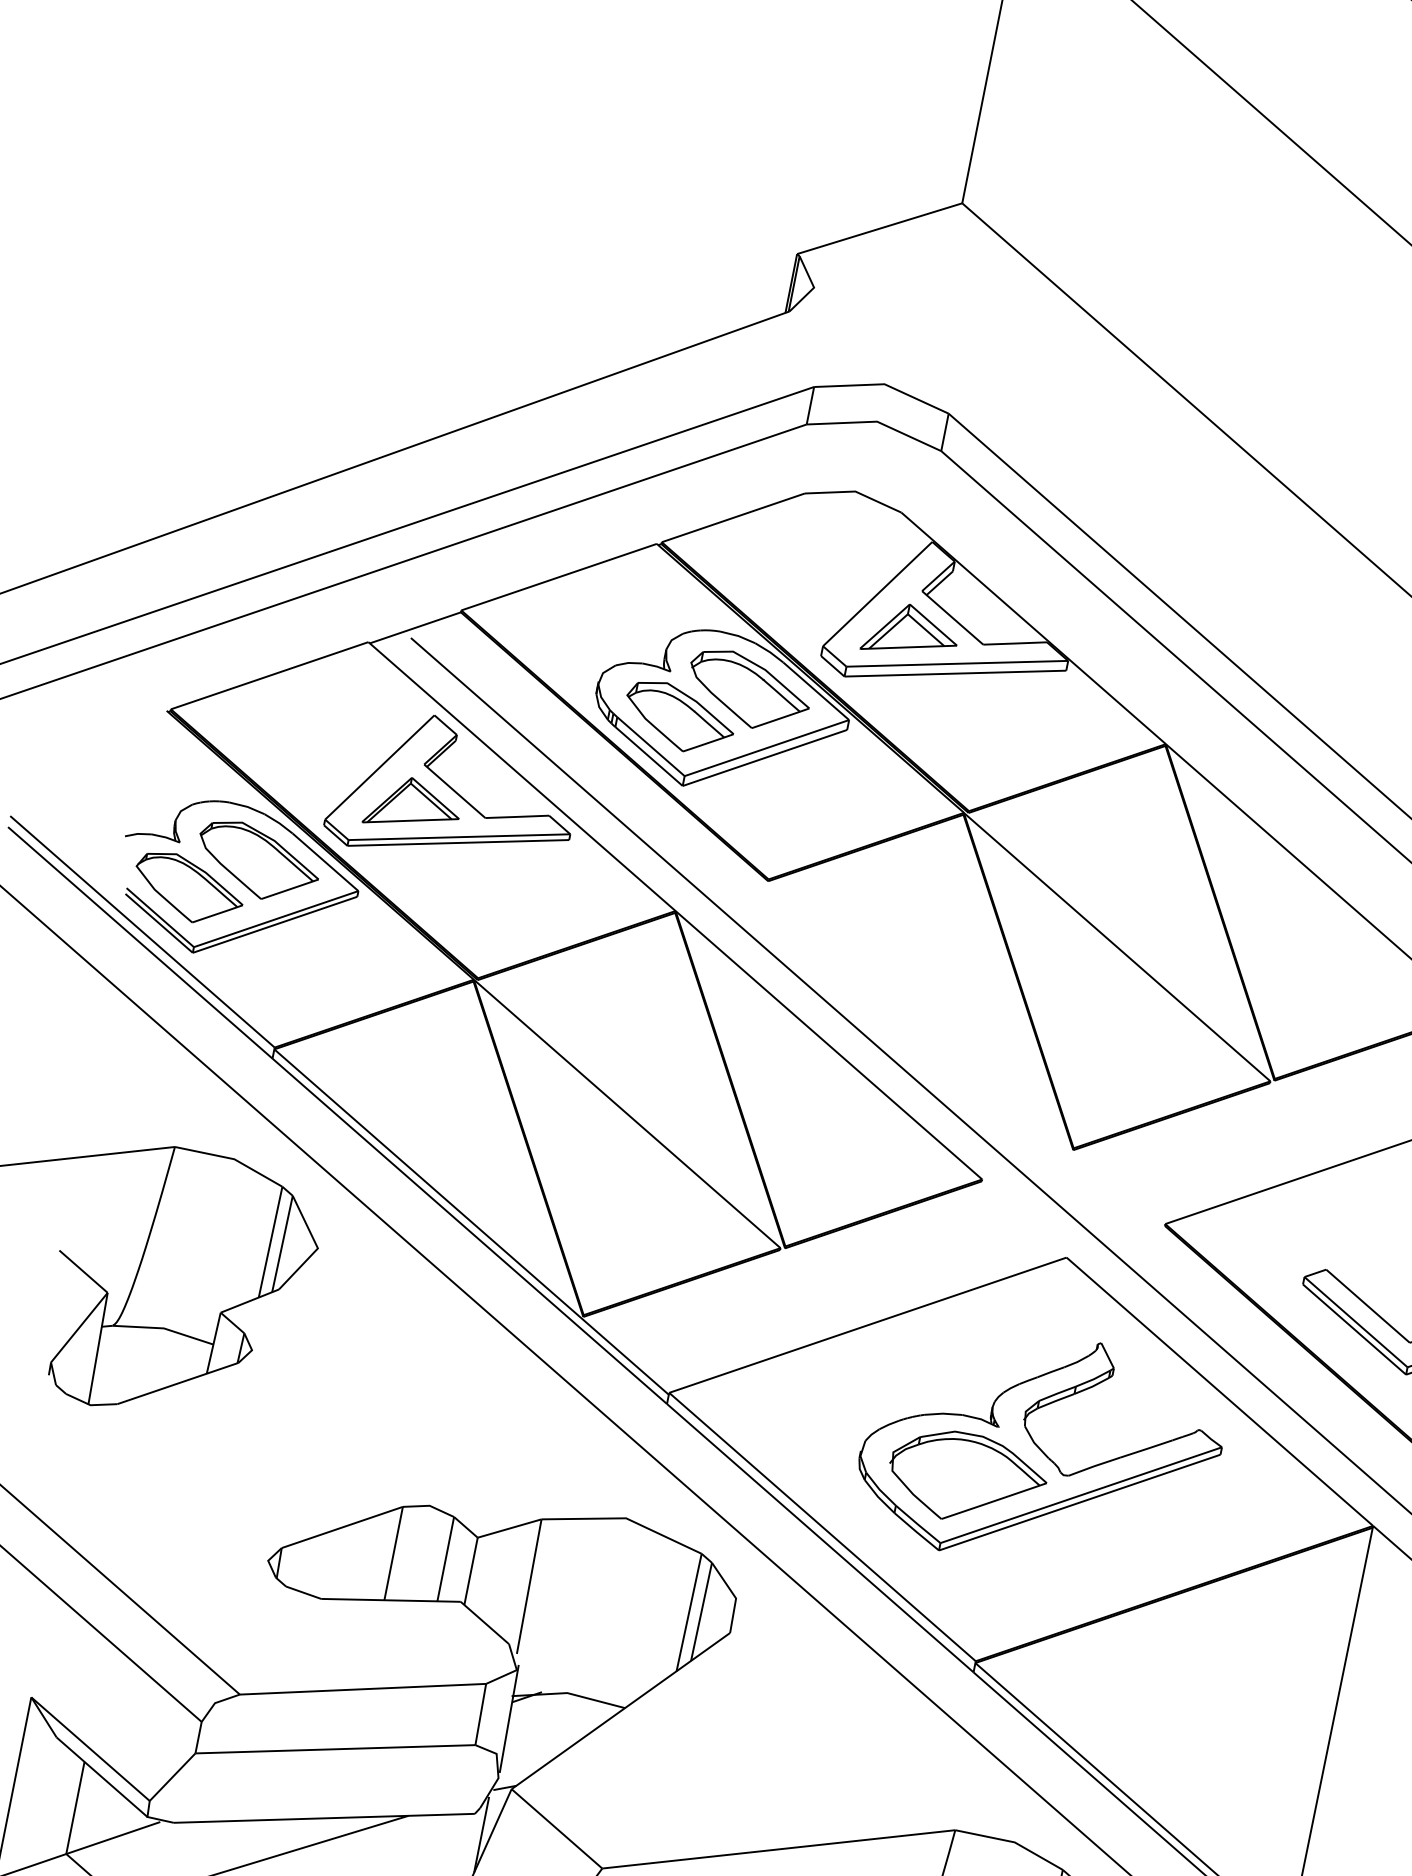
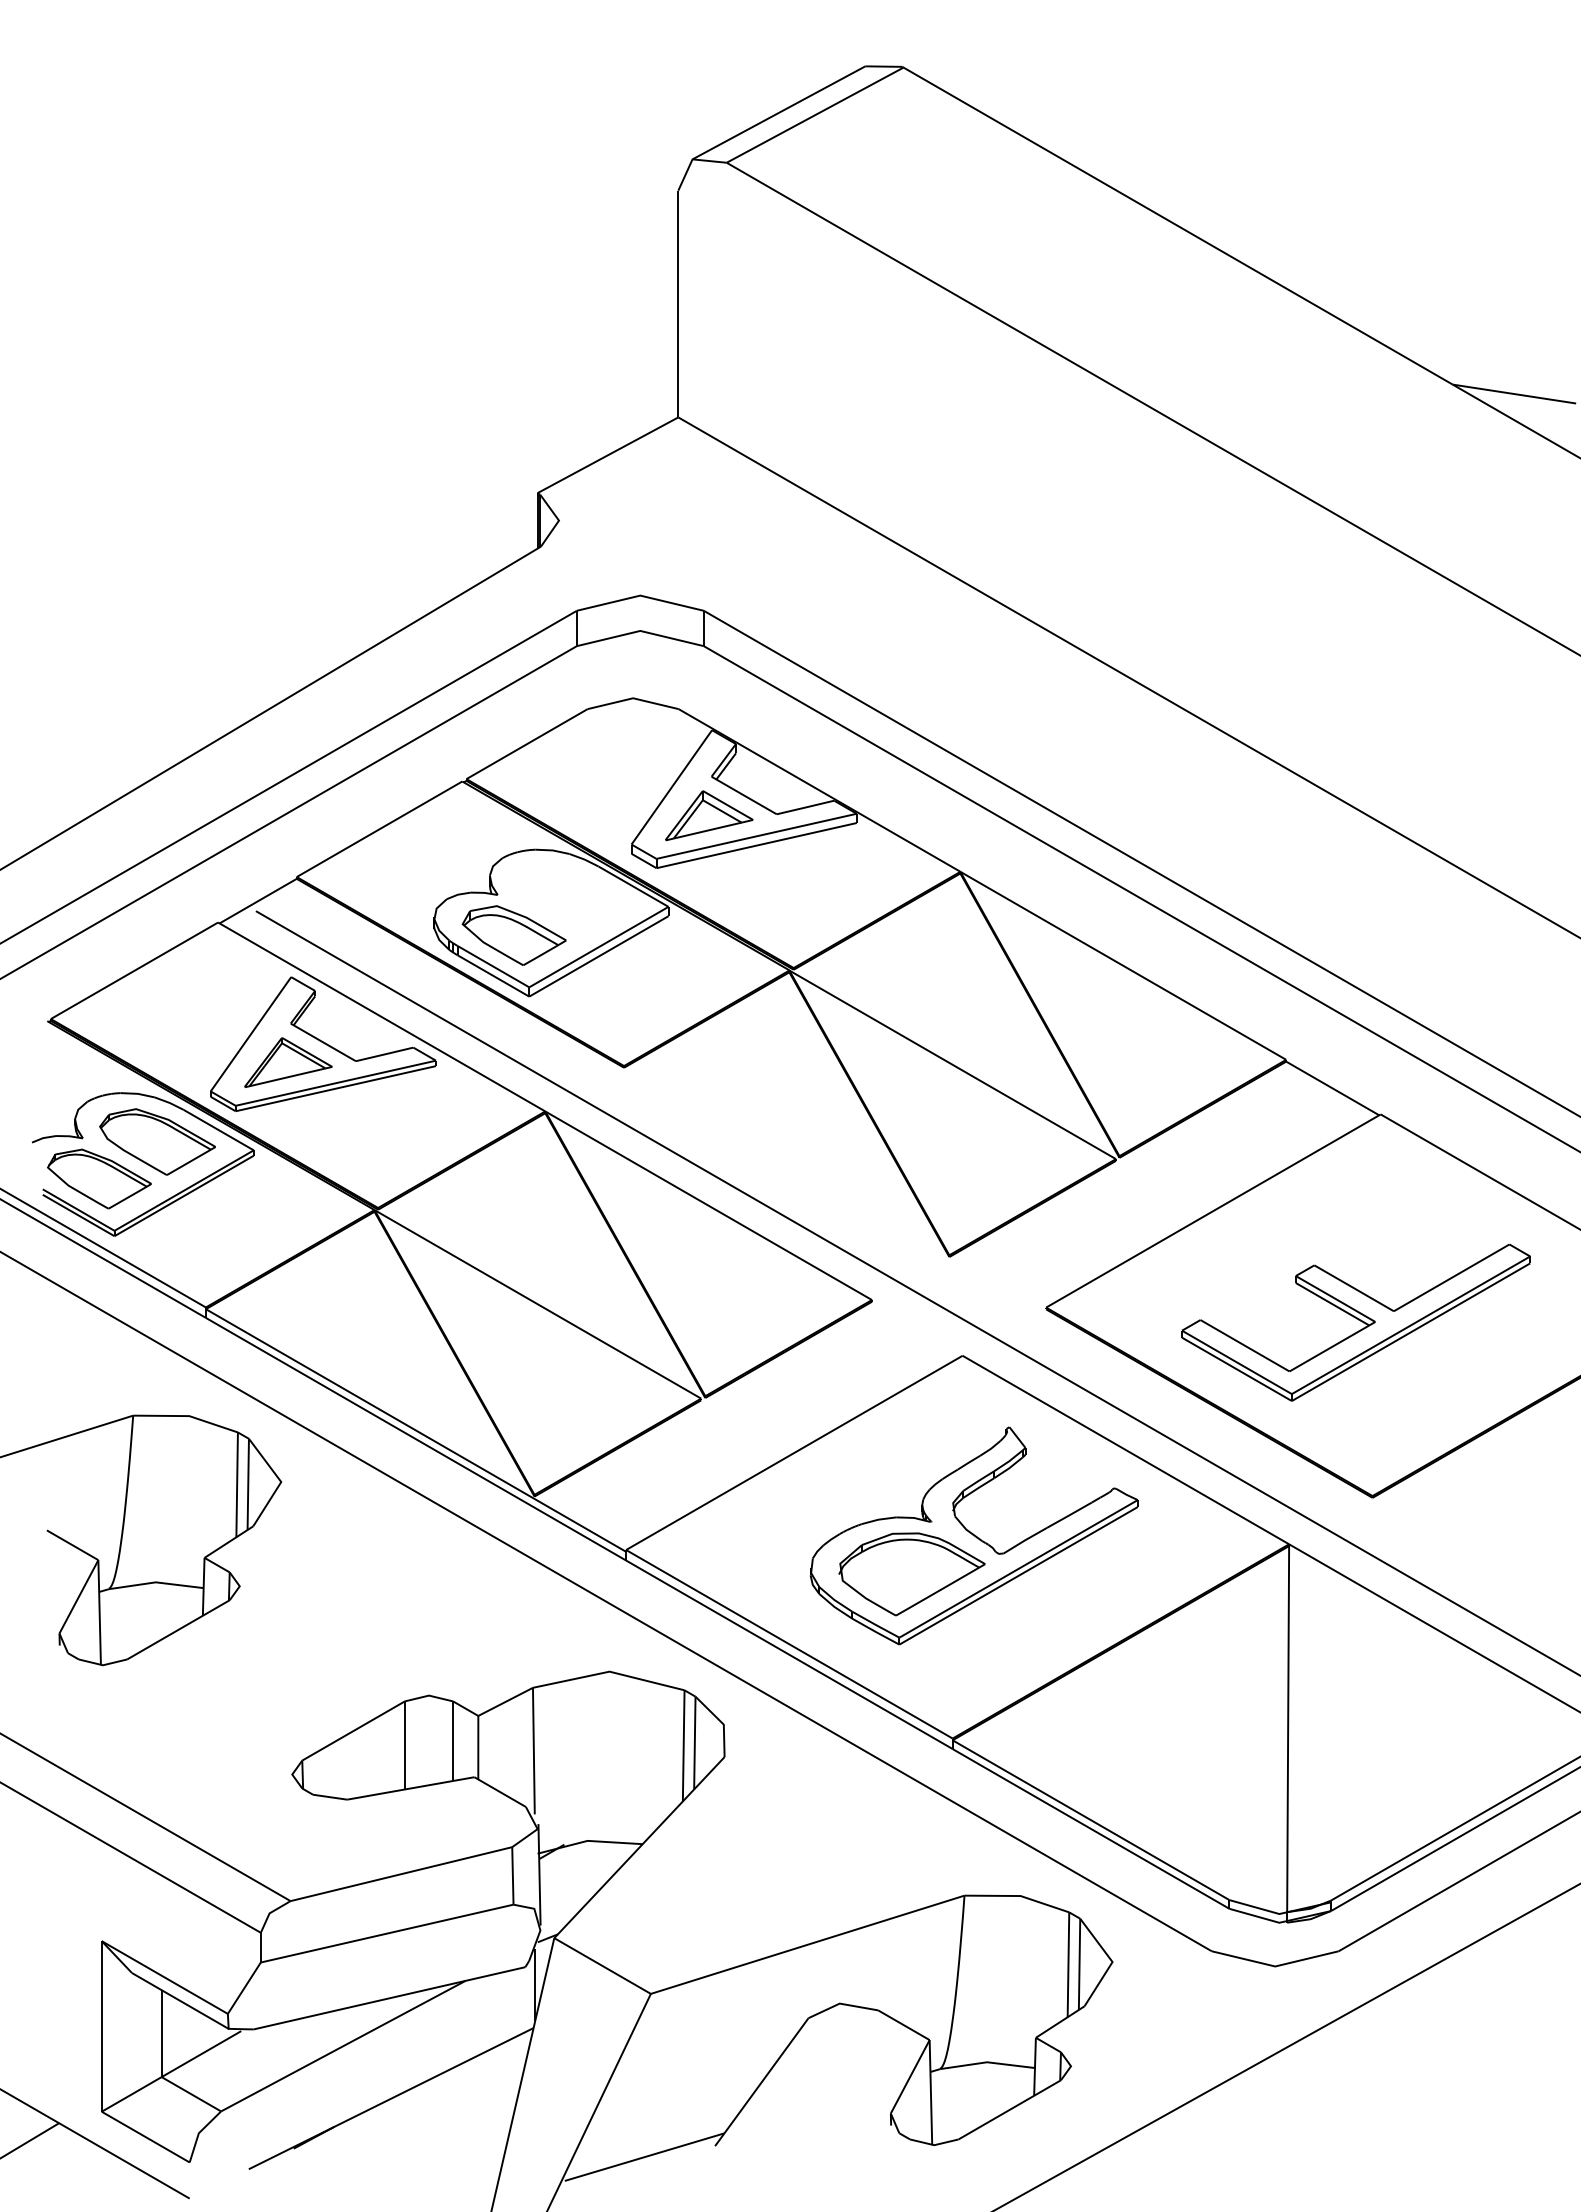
part: (749, 691) -> (572, 898), removed

